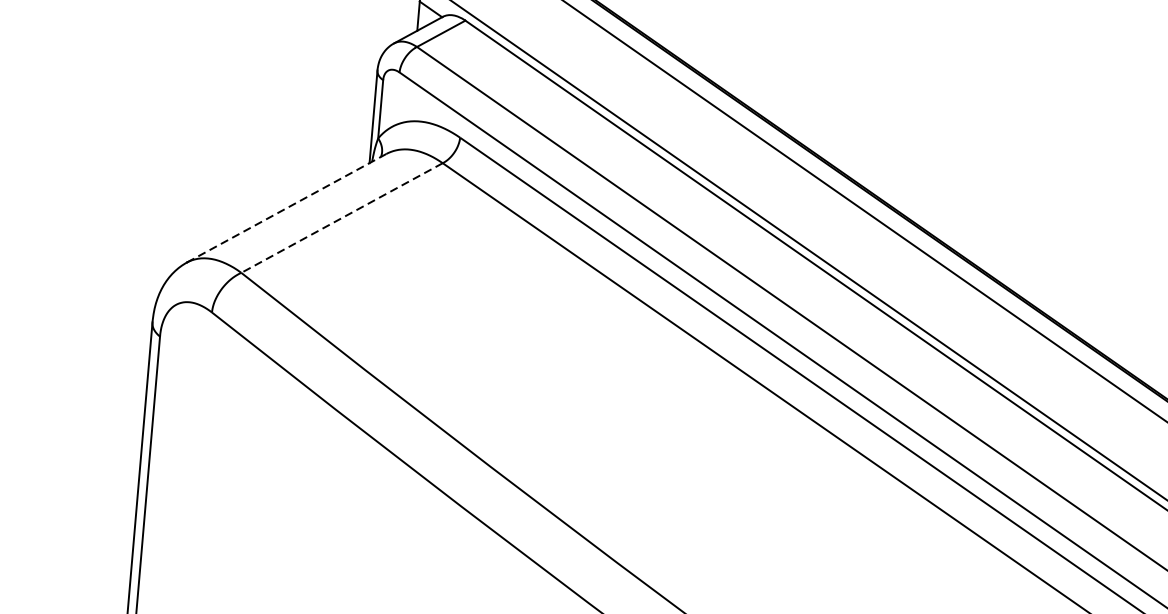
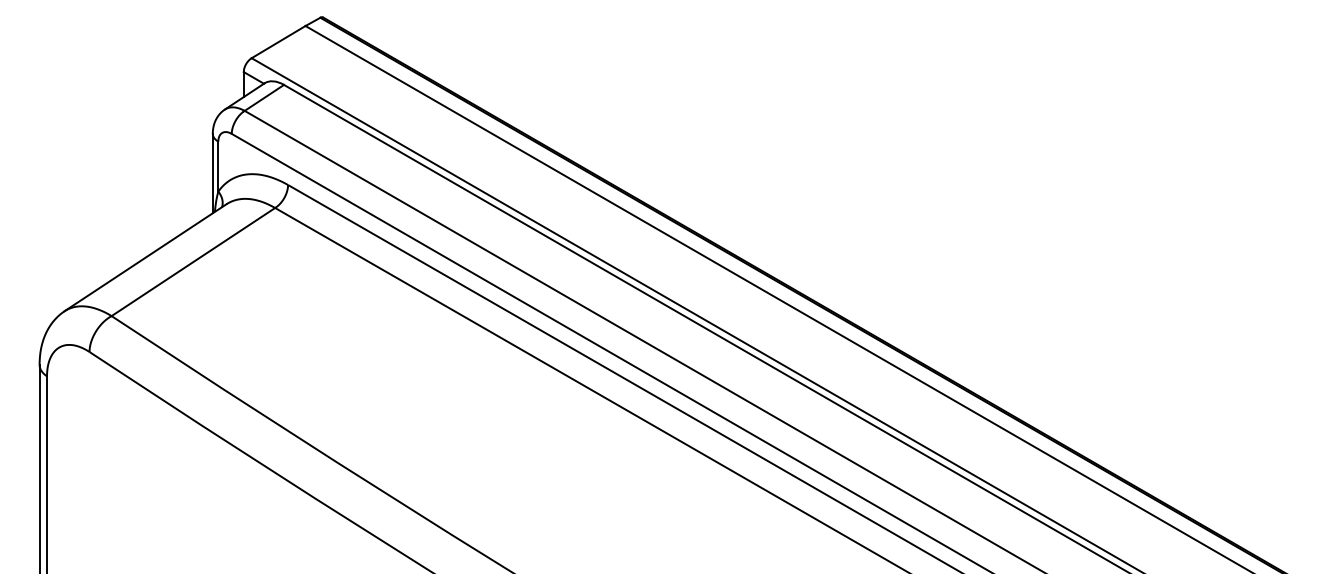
line: (286, 207) -> (145, 257), dashed -> solid
line: (340, 218) -> (192, 262), dashed -> solid

